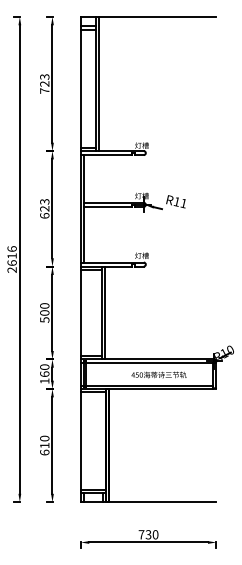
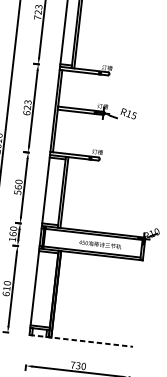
text: (183, 203) -> (133, 115), R11 -> R15
text: (44, 312) -> (18, 186), 500 -> 560
line: (148, 502) -> (81, 341), solid -> dashed

